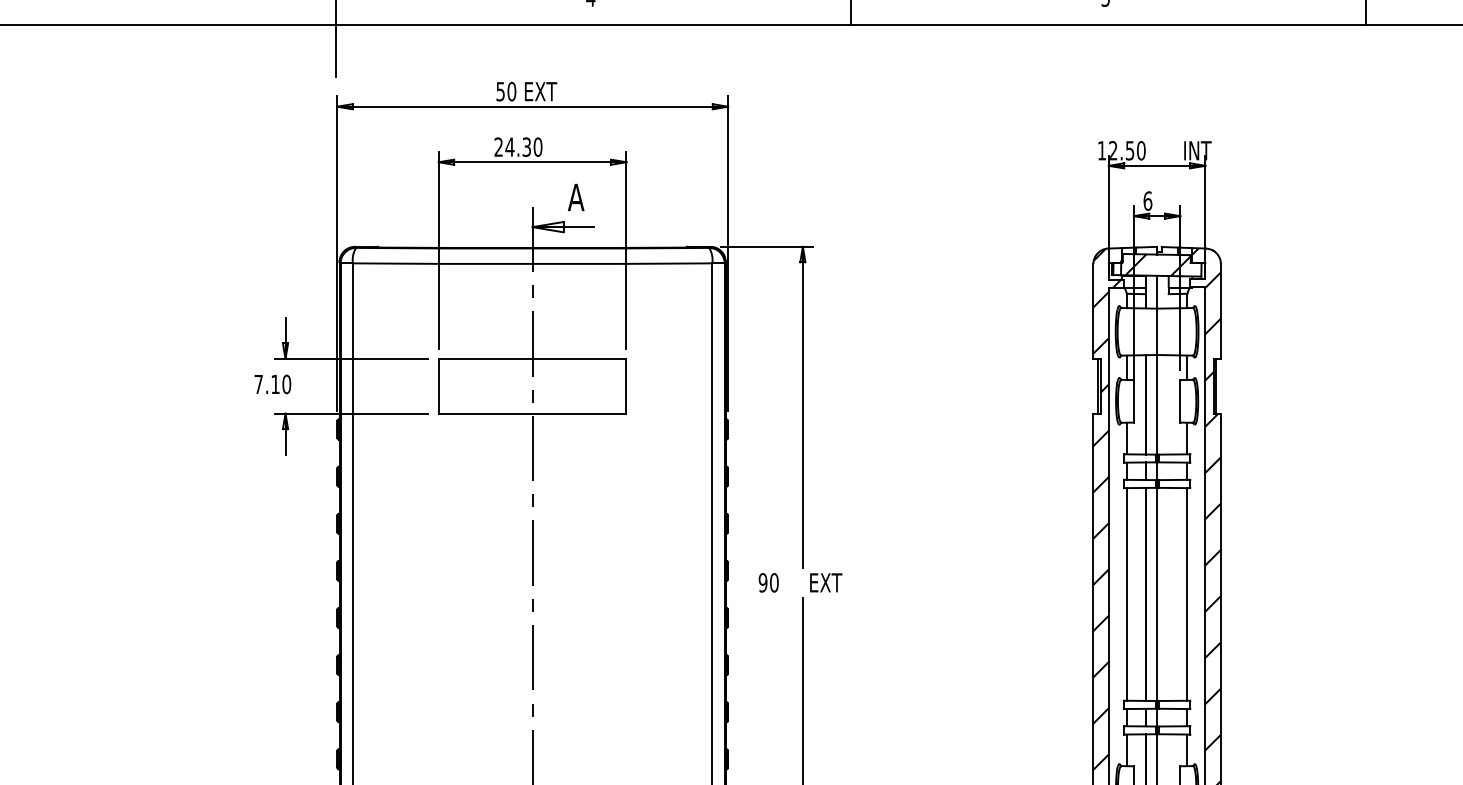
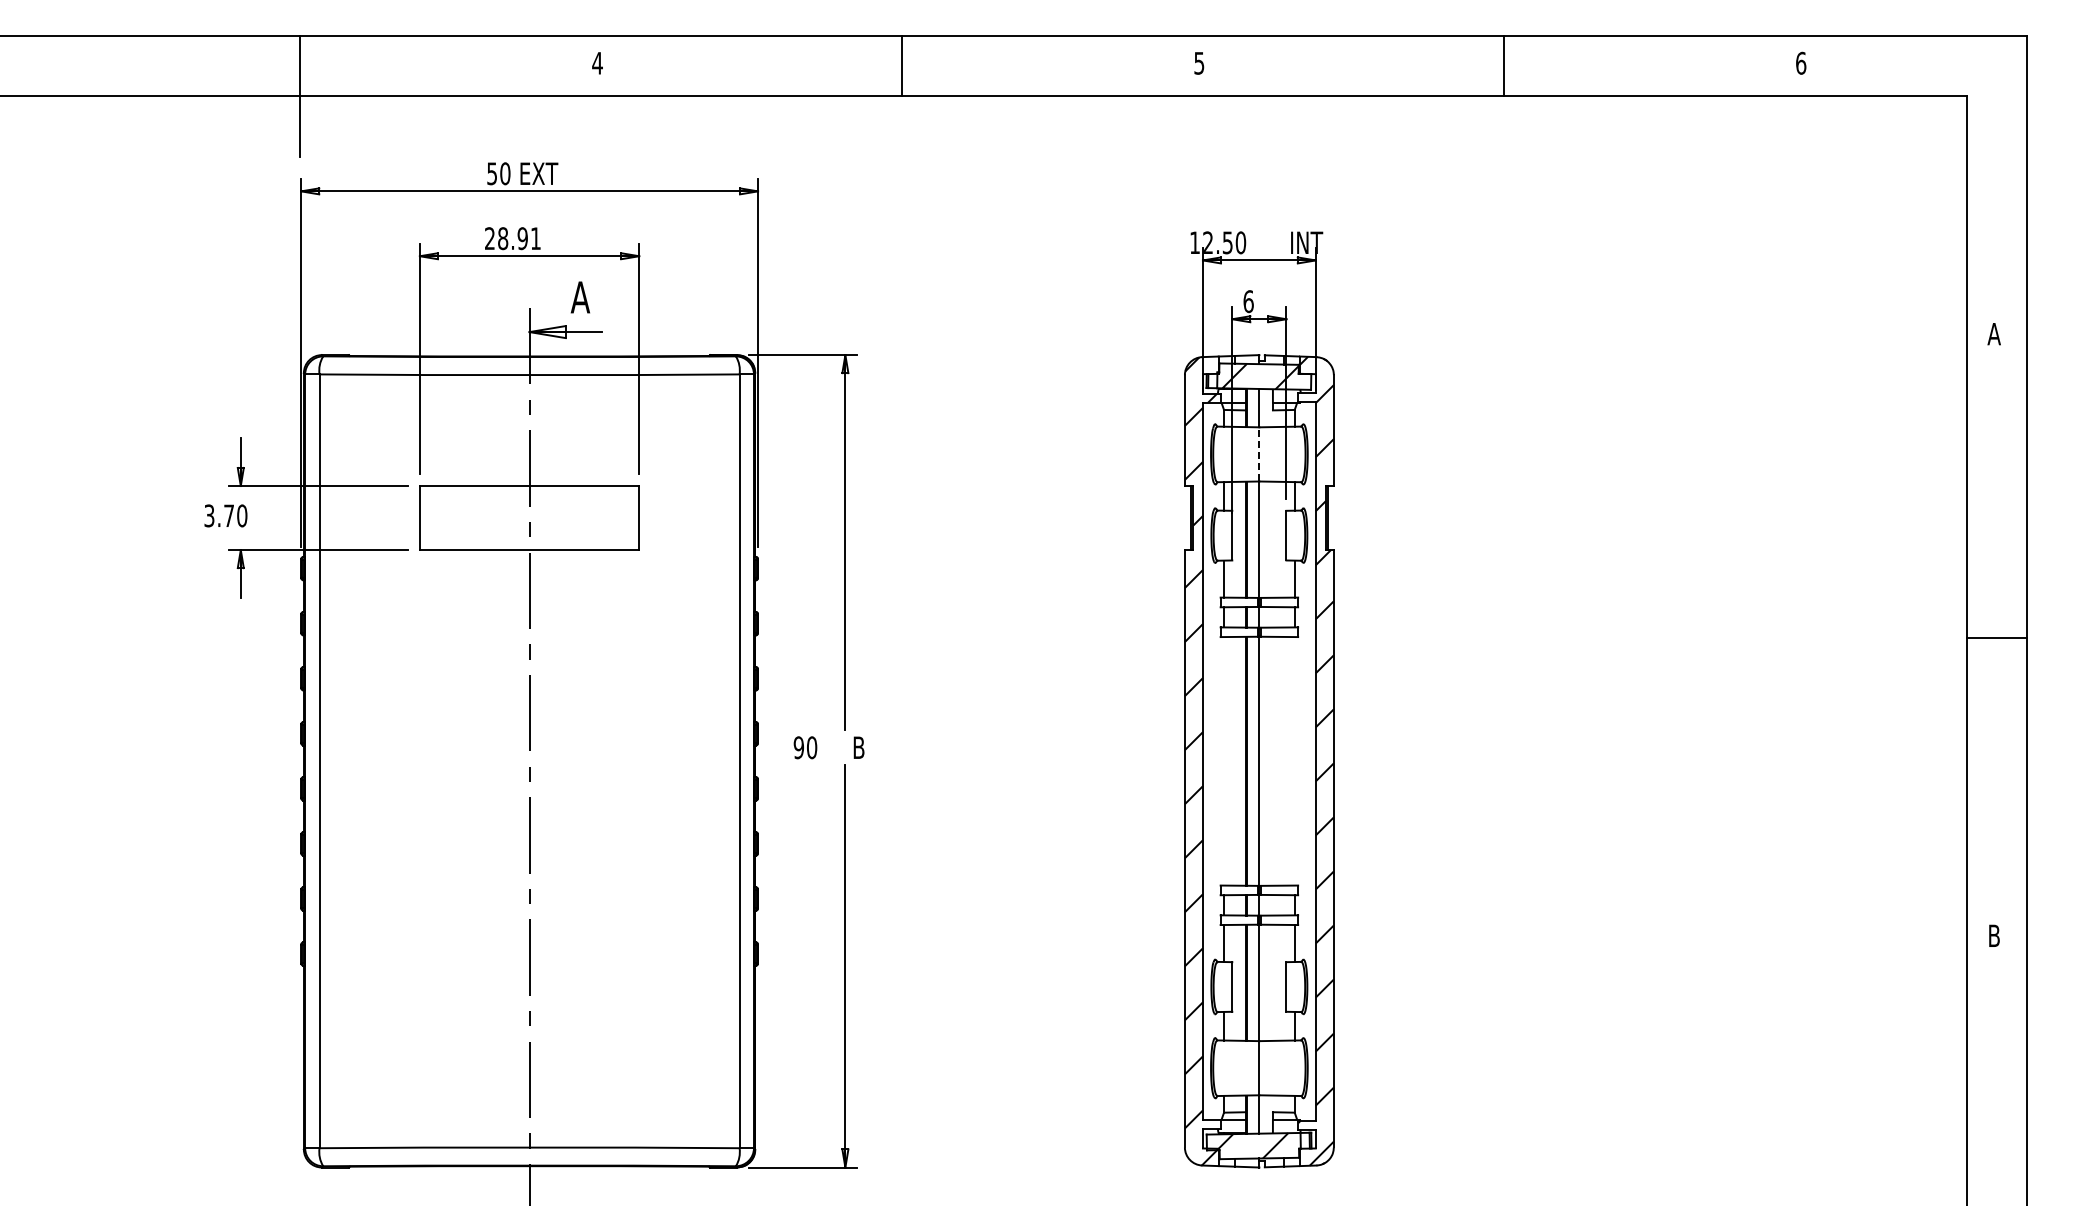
text: (524, 147) -> (519, 238), 24.30 -> 28.91
line: (1157, 331) -> (1259, 453), solid -> dashed
text: (266, 384) -> (218, 515), 7.10 -> 3.70
text: (828, 582) -> (875, 747), EXT -> B
line: (1127, 594) -> (1224, 761), removed
line: (1187, 594) -> (1294, 761), removed

